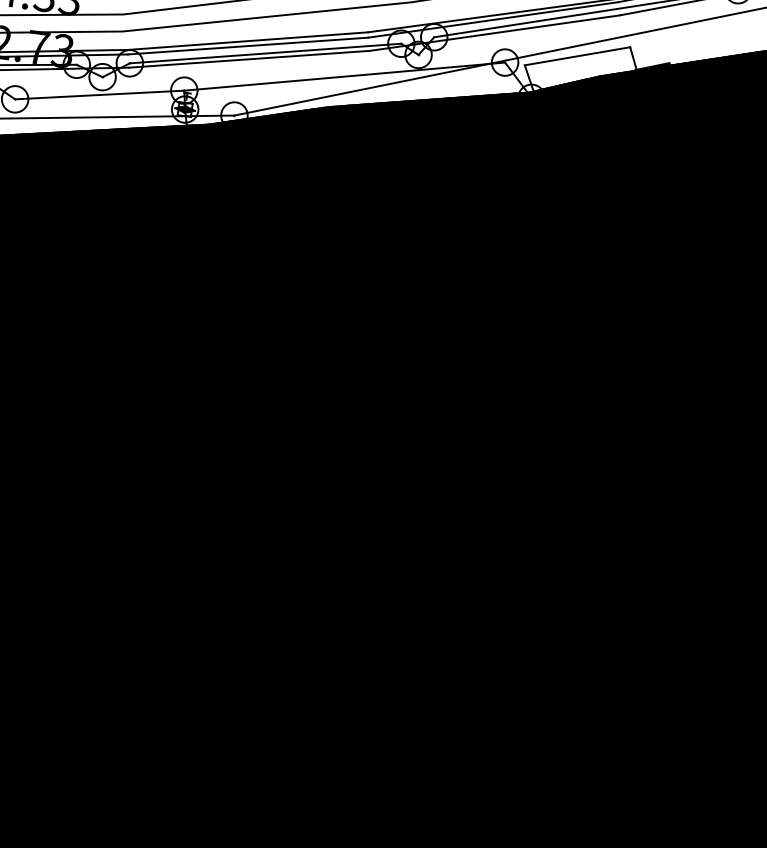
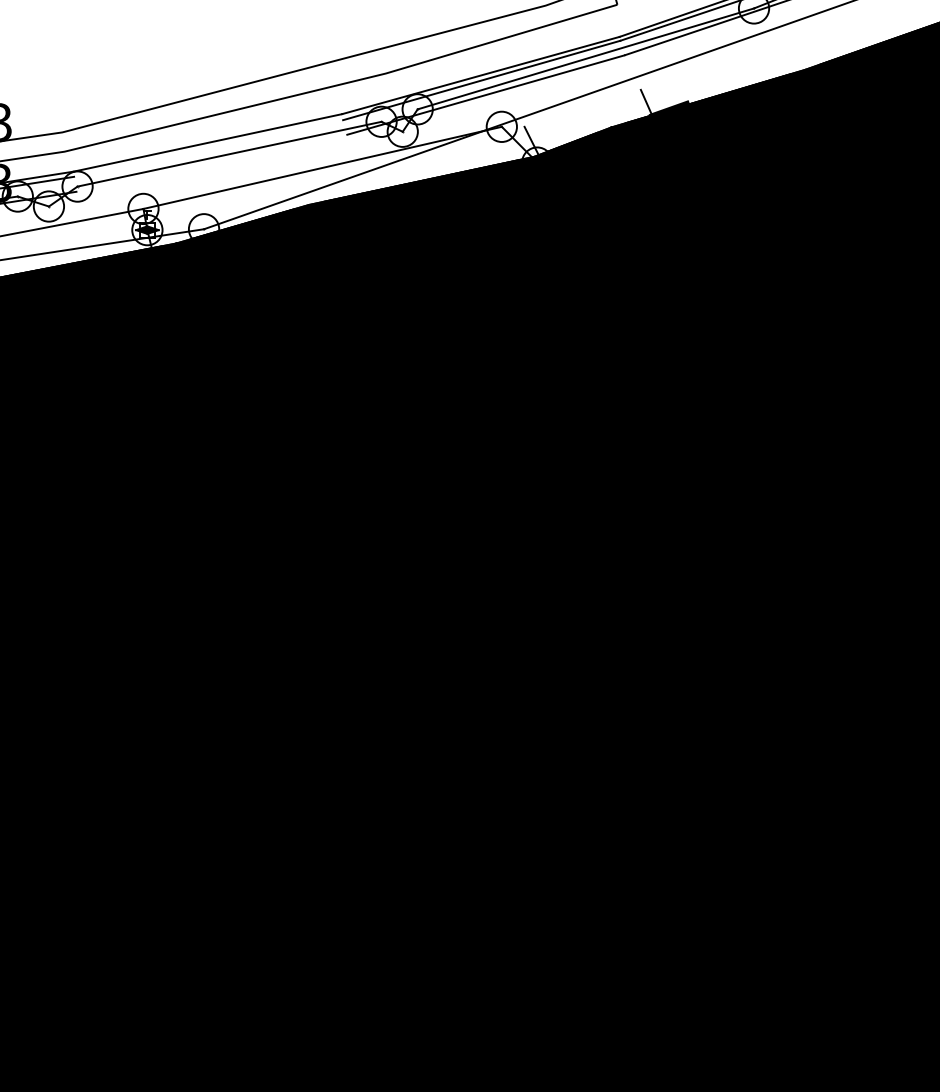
line: (248, 46) -> (208, 148), removed
line: (577, 55) -> (582, 107), removed
line: (248, 59) -> (211, 163), removed

